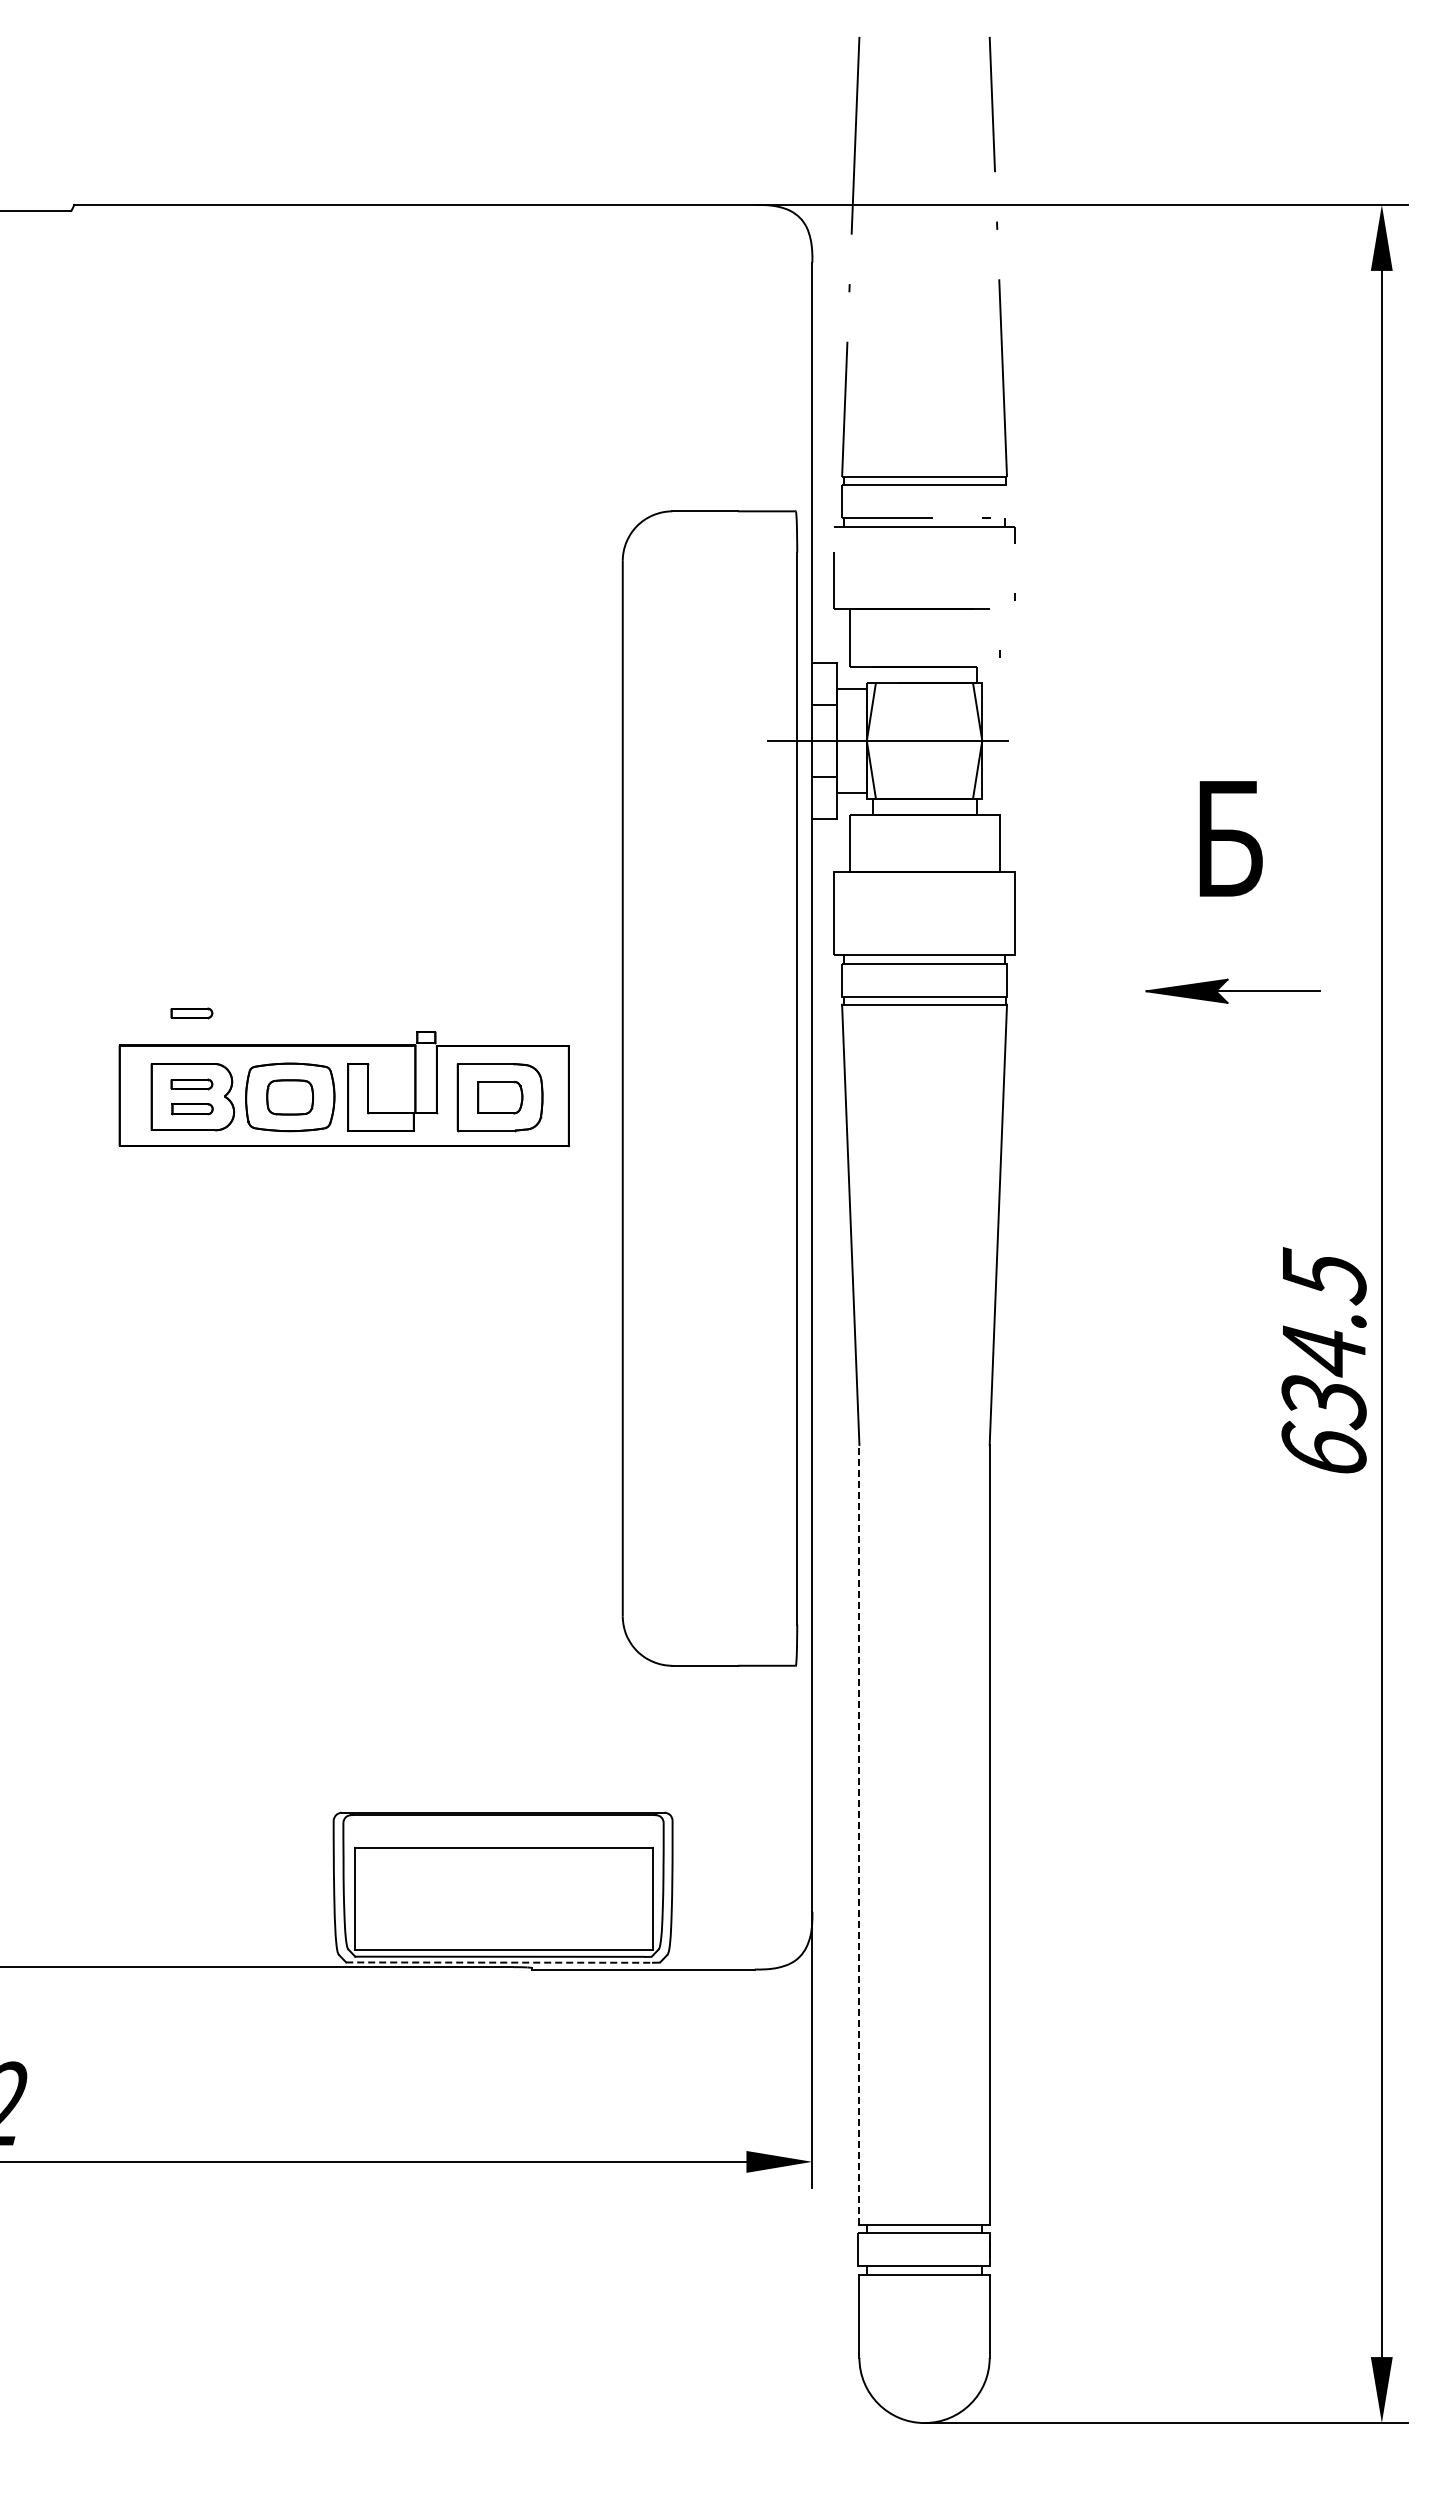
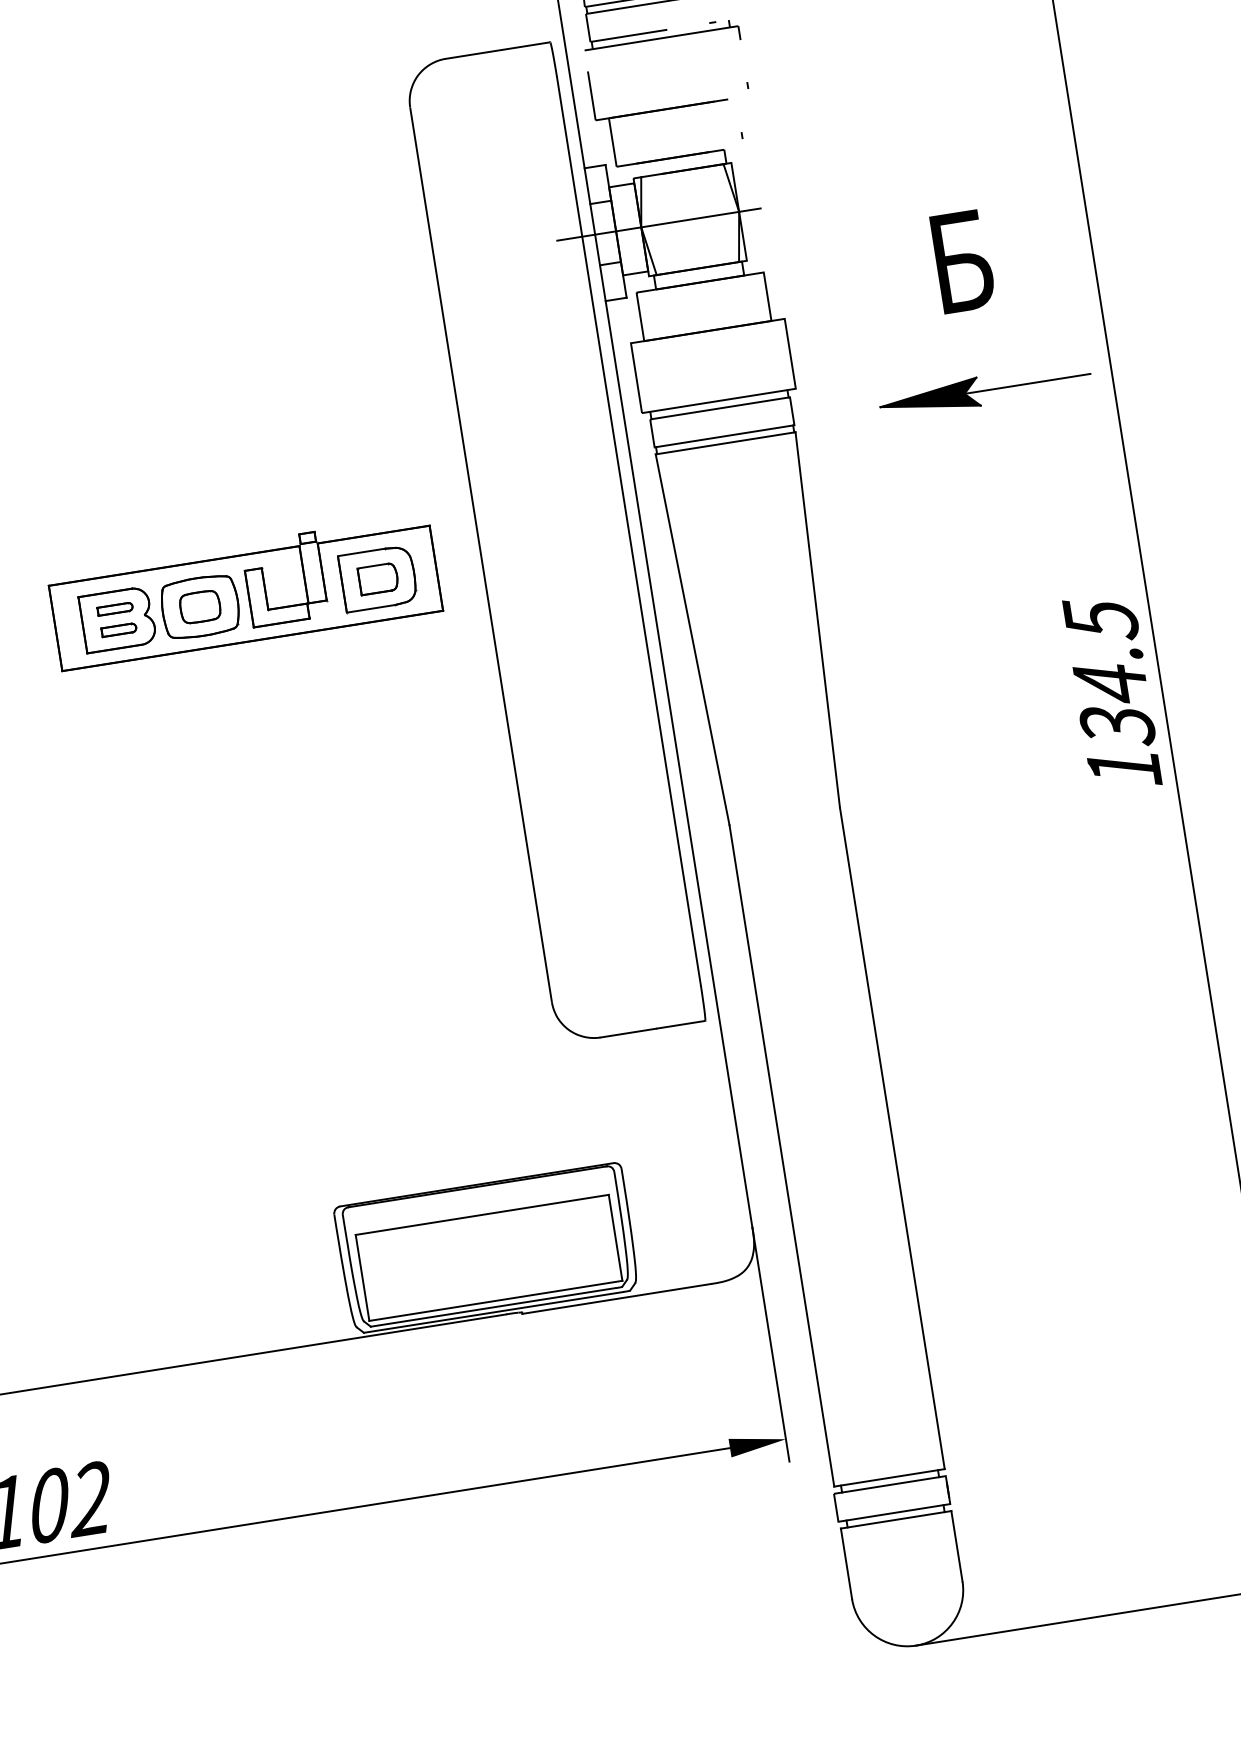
part: (1232, 990) -> (984, 389), size x1.43
part: (191, 1013) -> (105, 549), removed
text: (1323, 1448) -> (1123, 765), 634.5 -> 134.5
line: (859, 1834) -> (781, 1155), dashed -> solid
line: (499, 1962) -> (493, 1312), dashed -> solid

